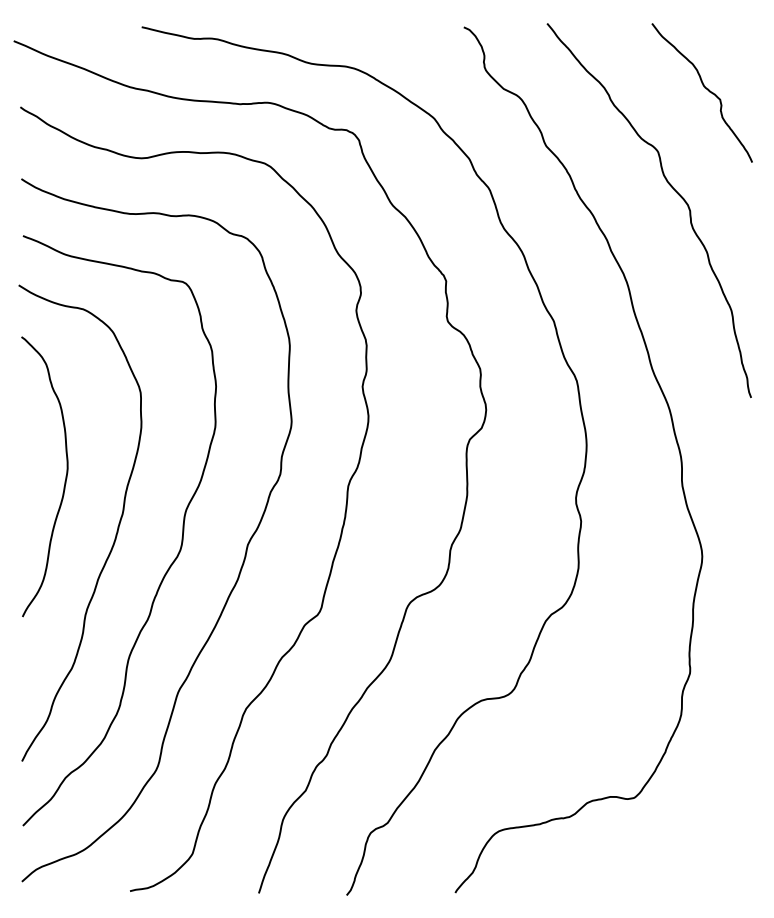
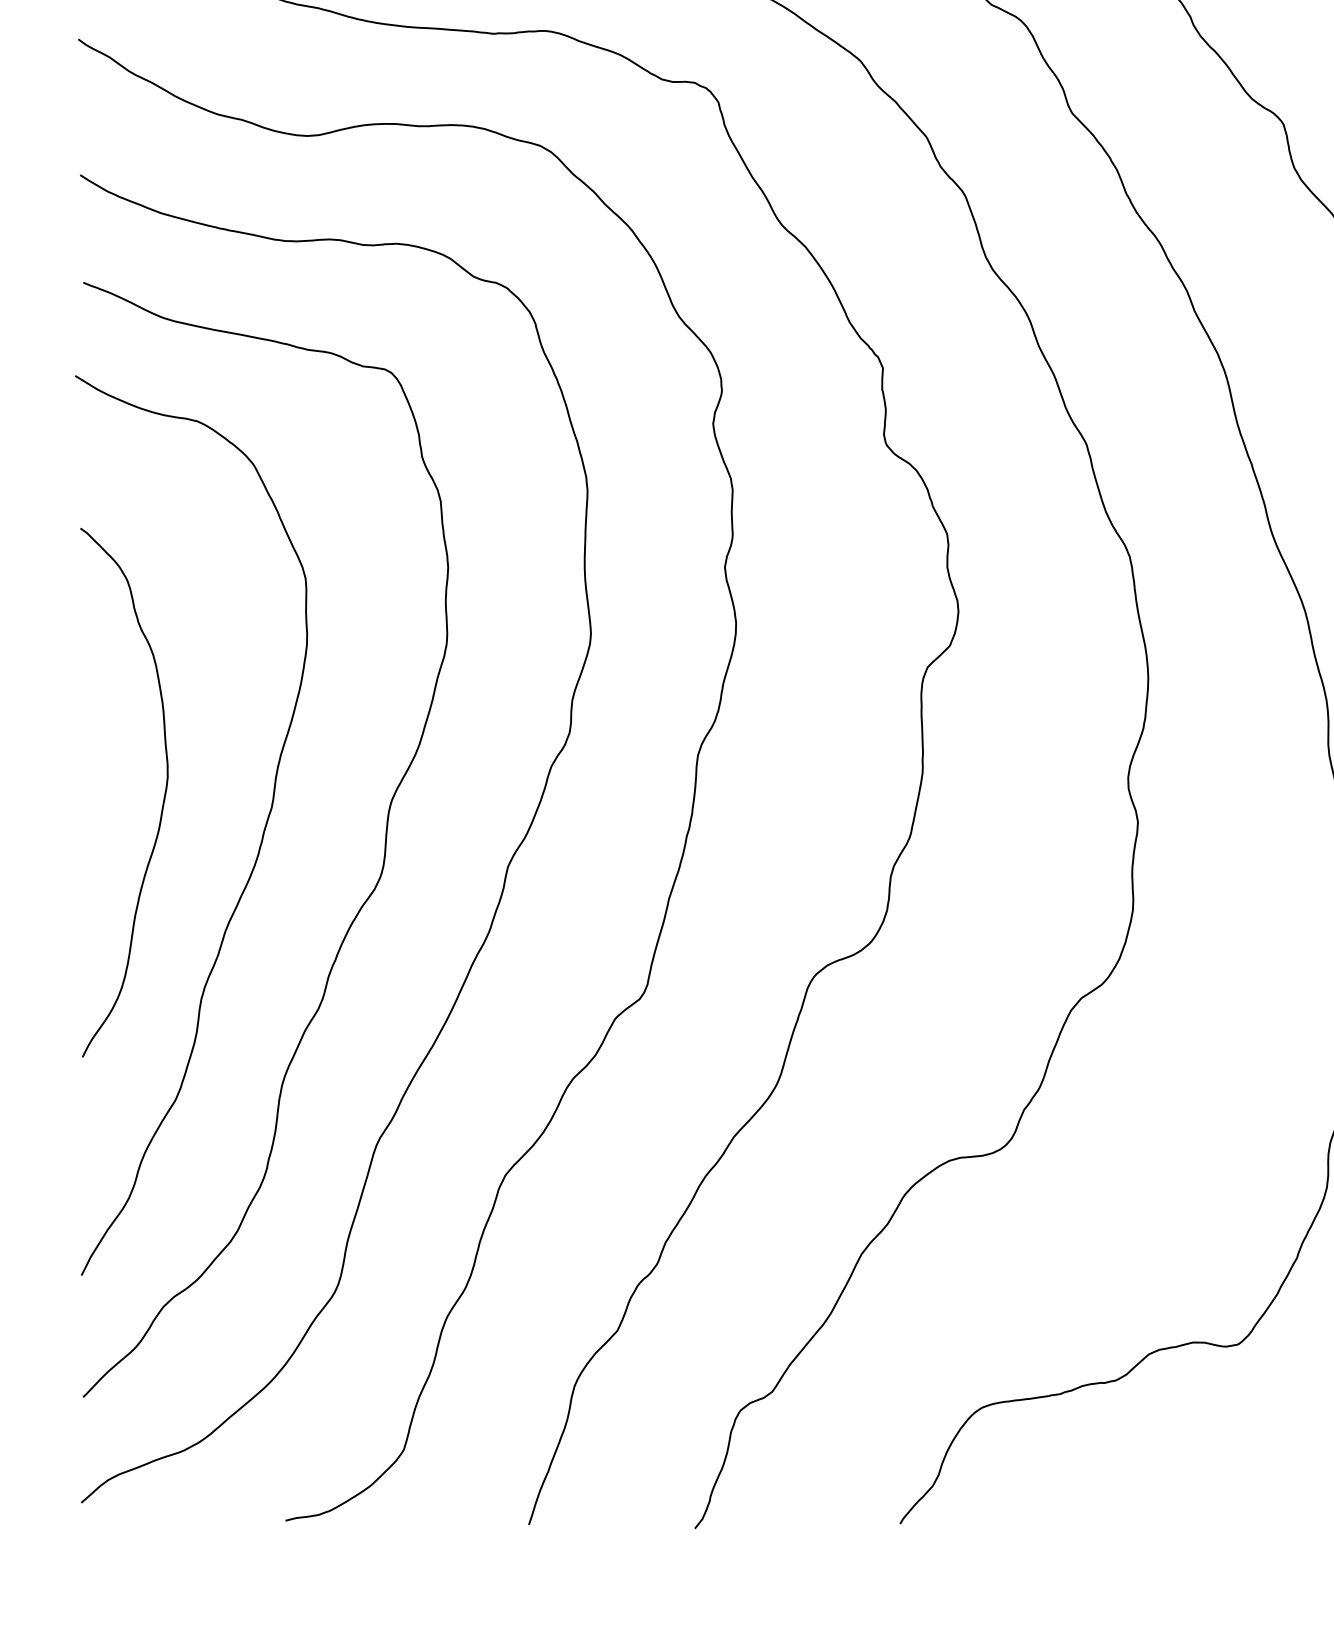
curve: (64, 481) -> (161, 801), moved

